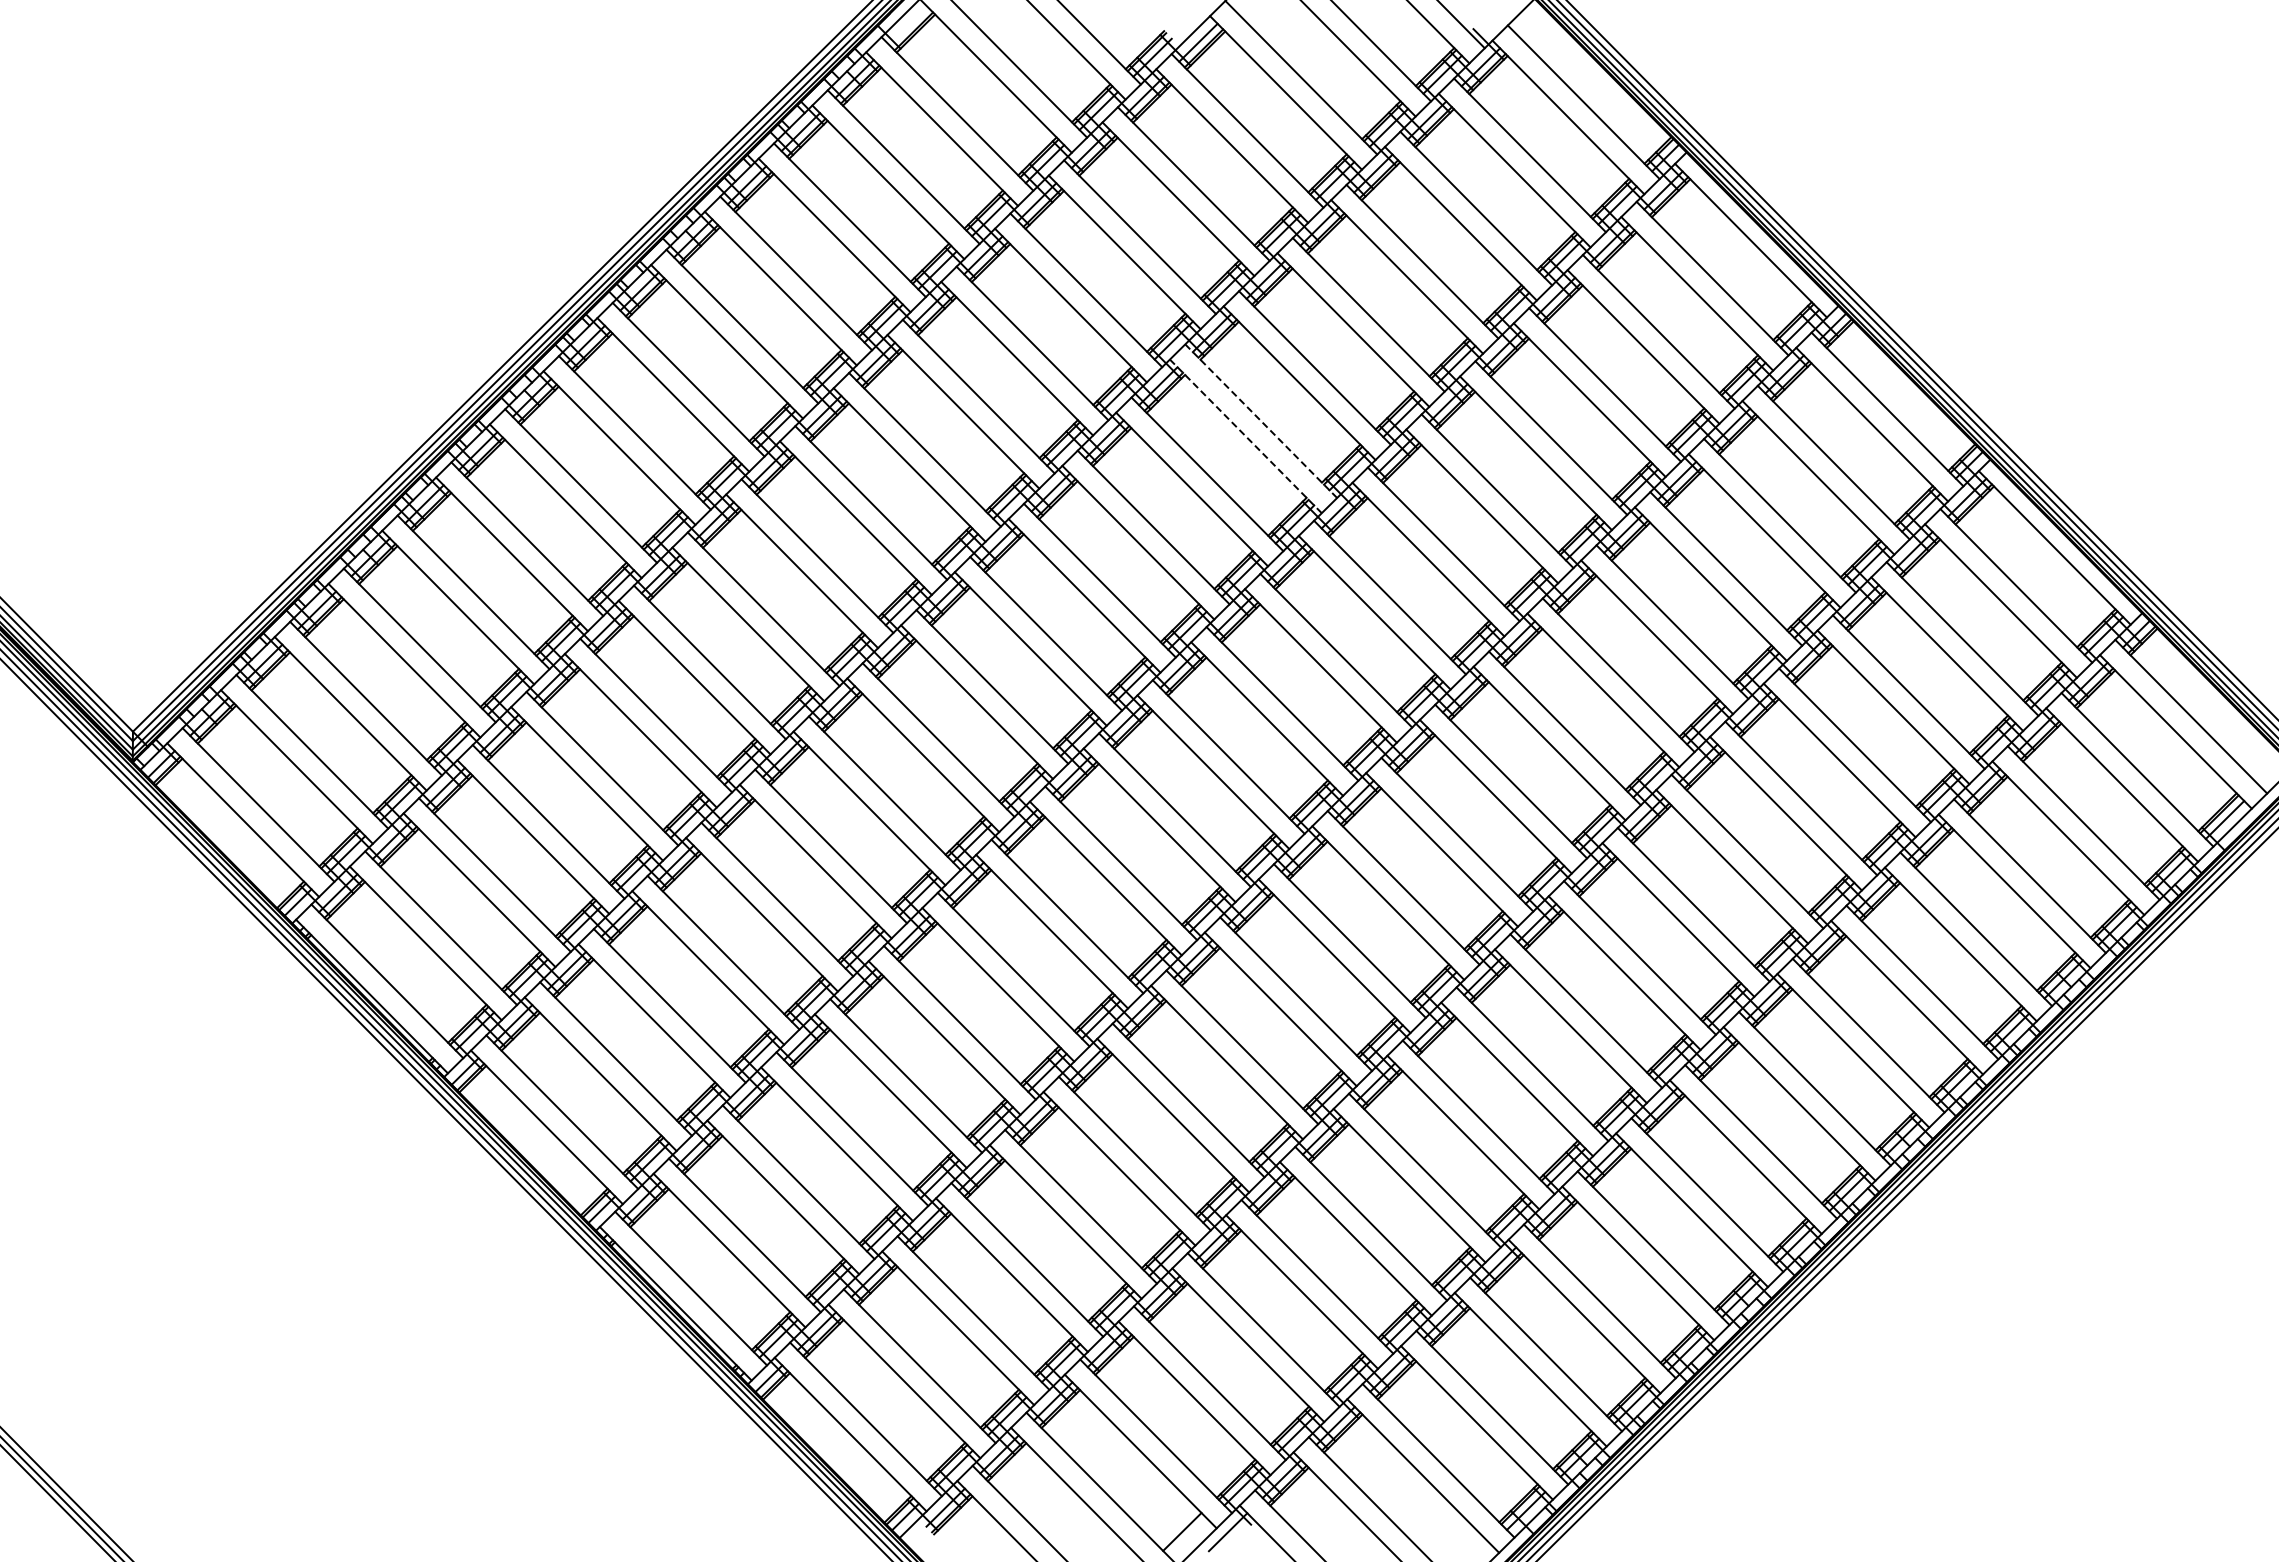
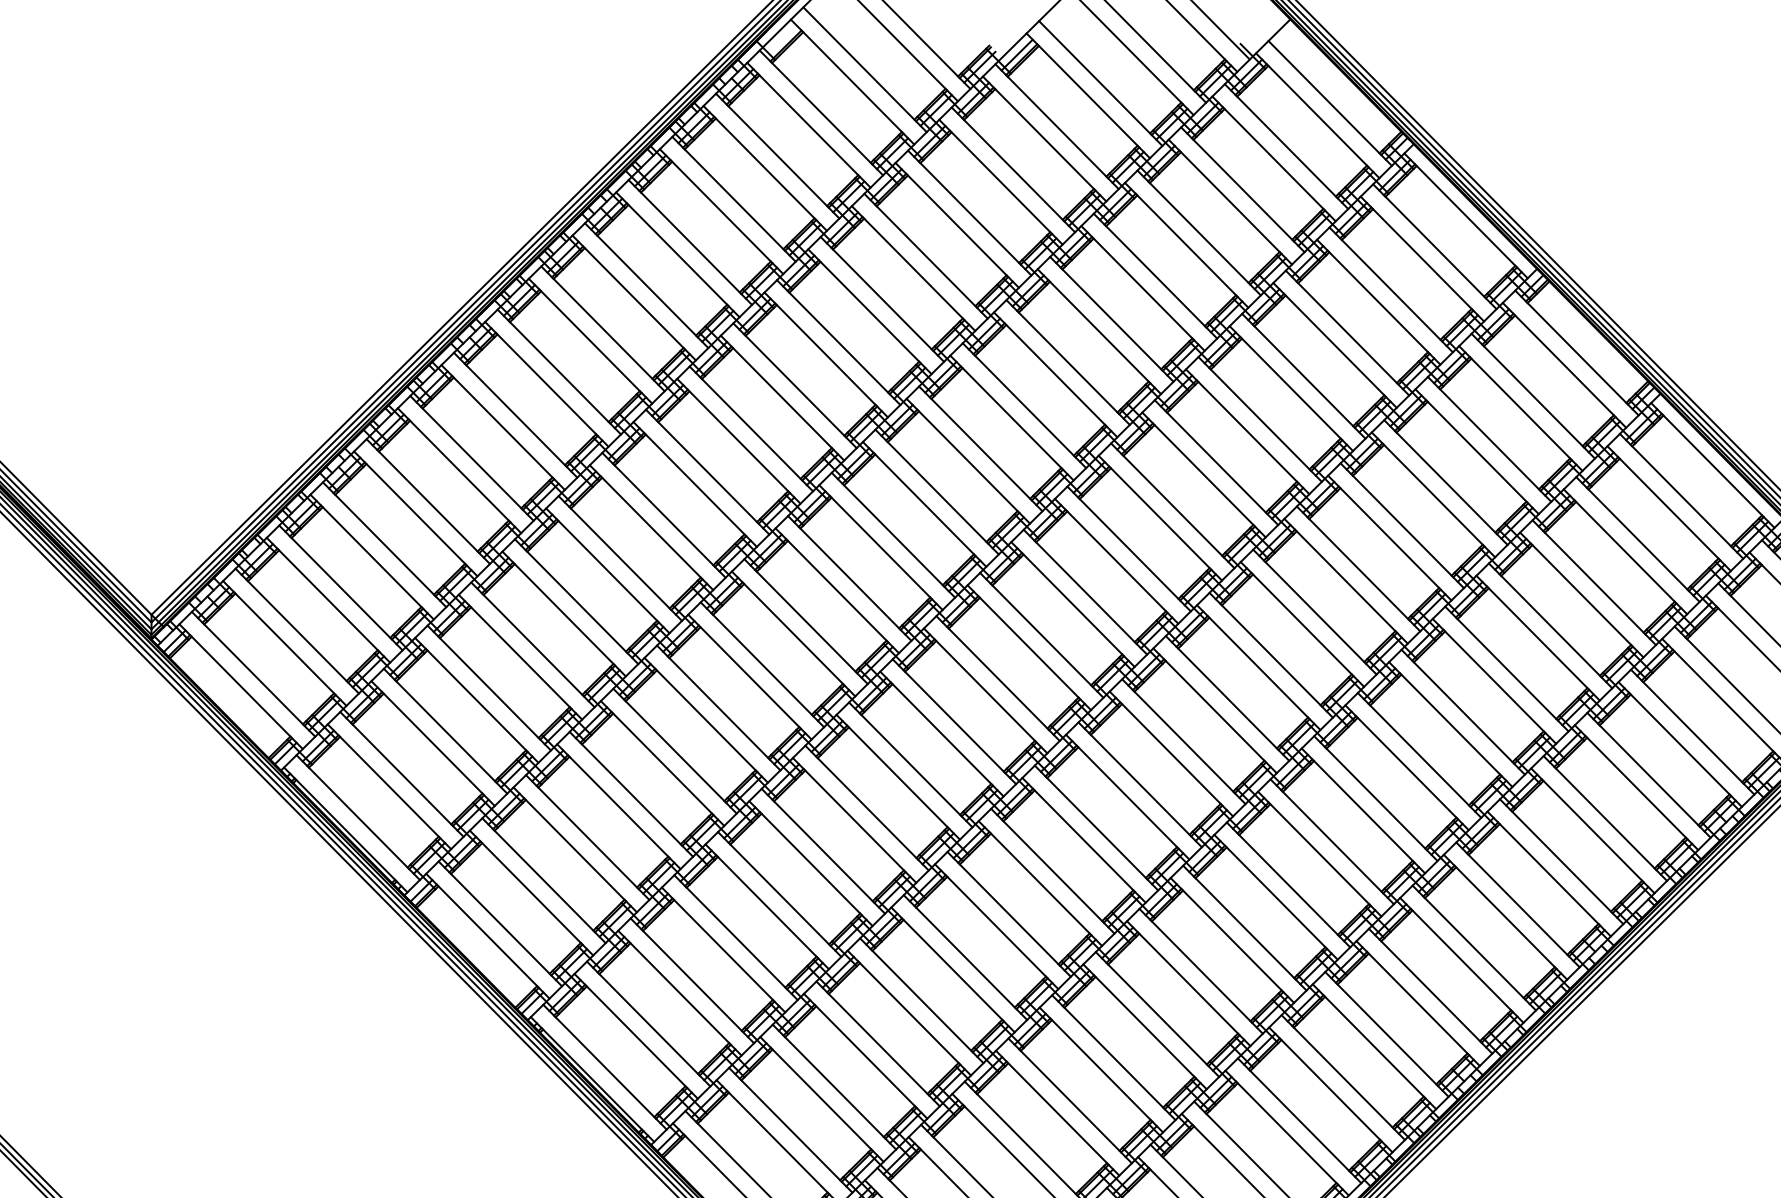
line: (1261, 421) -> (1068, 362), dashed -> solid
line: (1245, 436) -> (1055, 374), dashed -> solid

